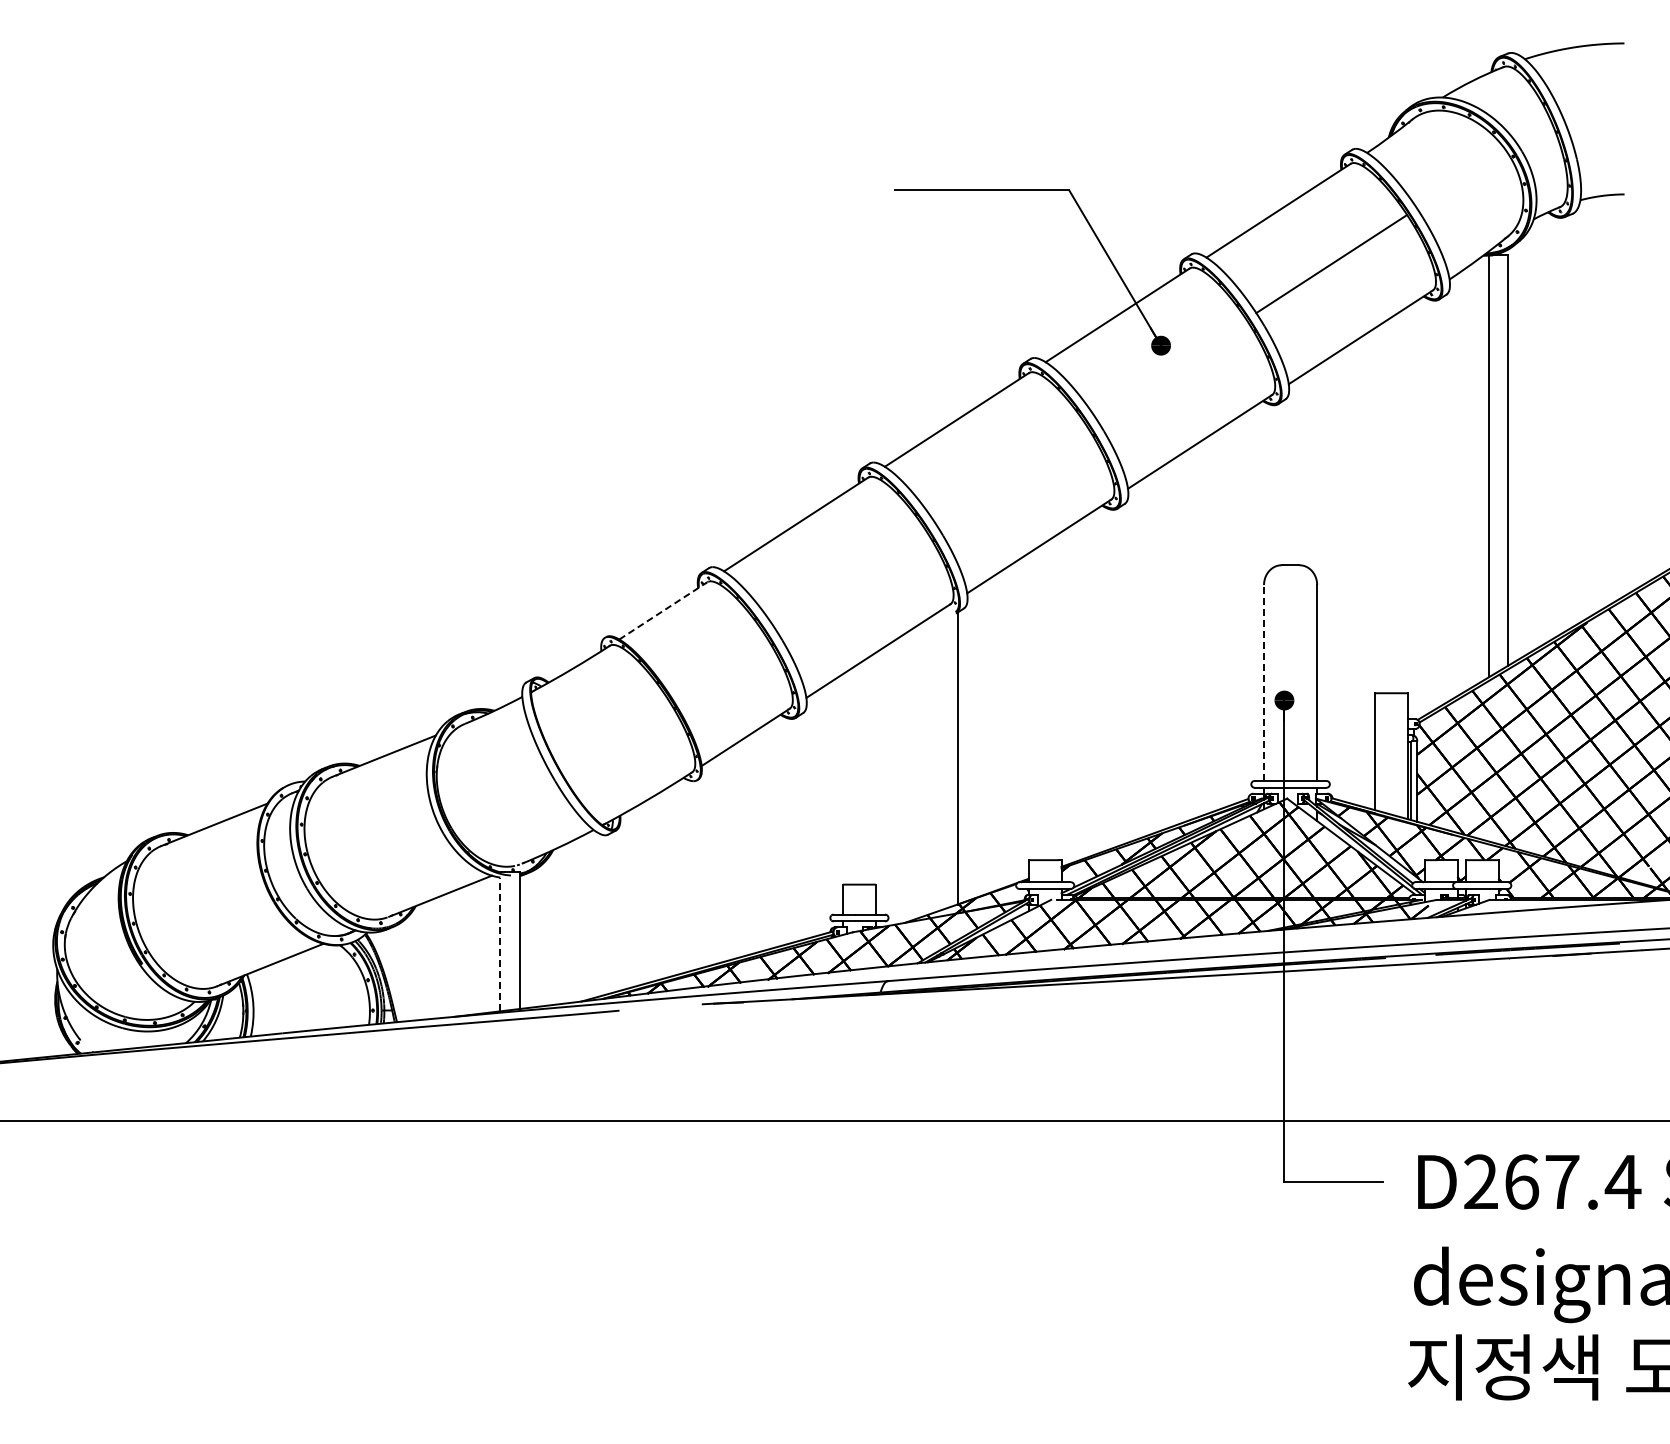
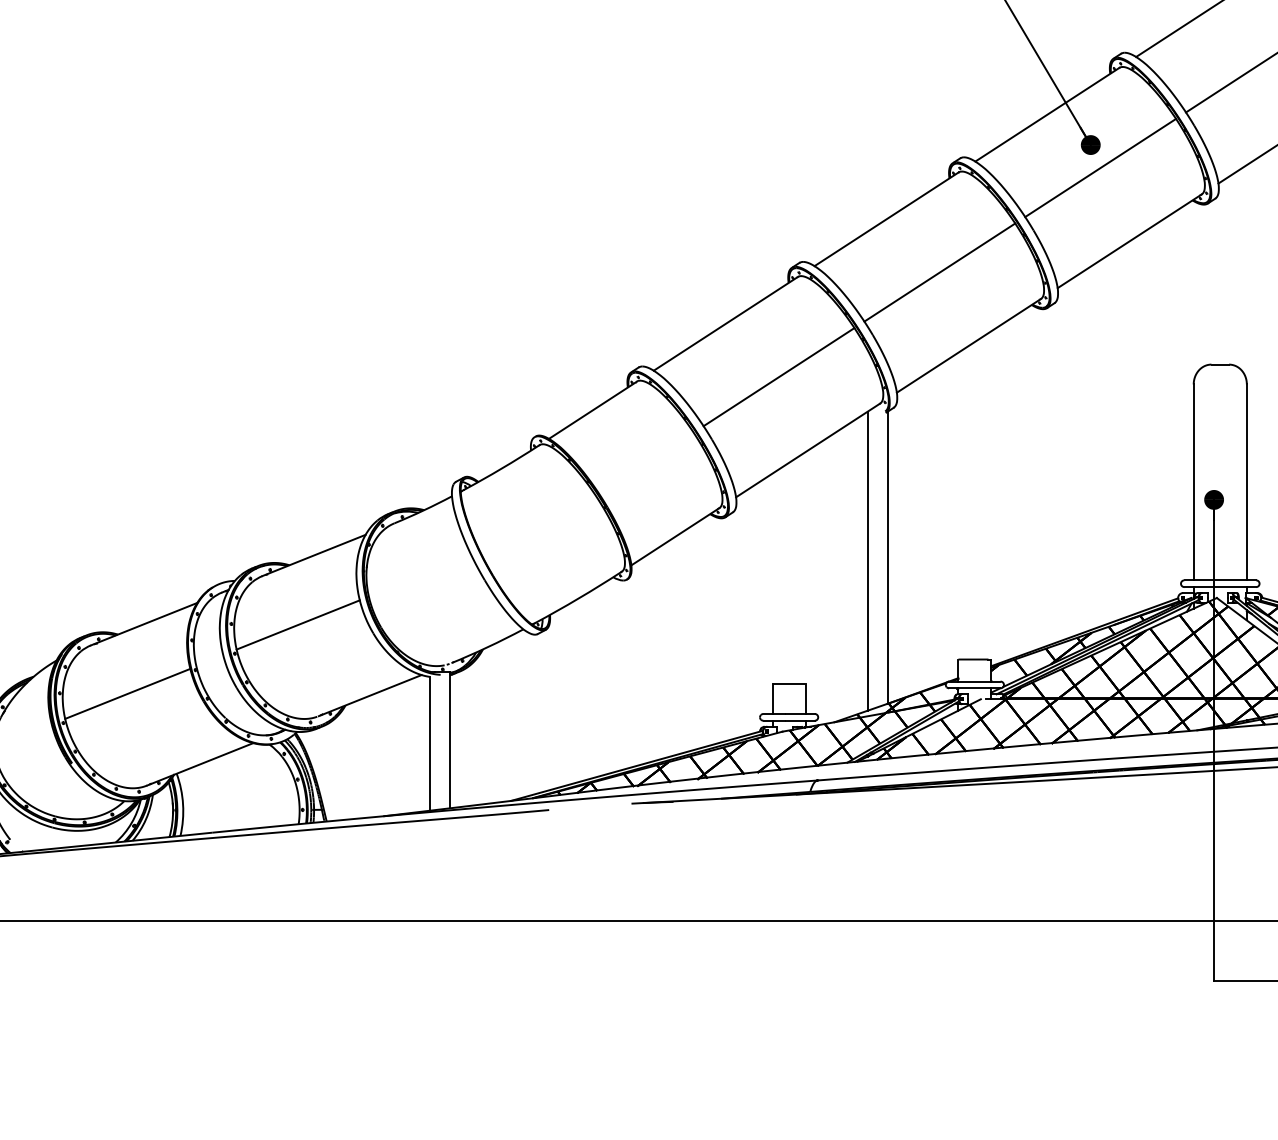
line: (1170, 368) -> (1100, 167), added
line: (1009, 473) -> (939, 272), added
line: (848, 577) -> (778, 376), added
line: (663, 610) -> (593, 409), dashed -> solid
line: (1264, 683) -> (1194, 482), dashed -> solid
line: (937, 761) -> (867, 560), added
line: (368, 825) -> (298, 624), added
line: (197, 894) -> (127, 693), added
line: (500, 944) -> (430, 743), dashed -> solid

